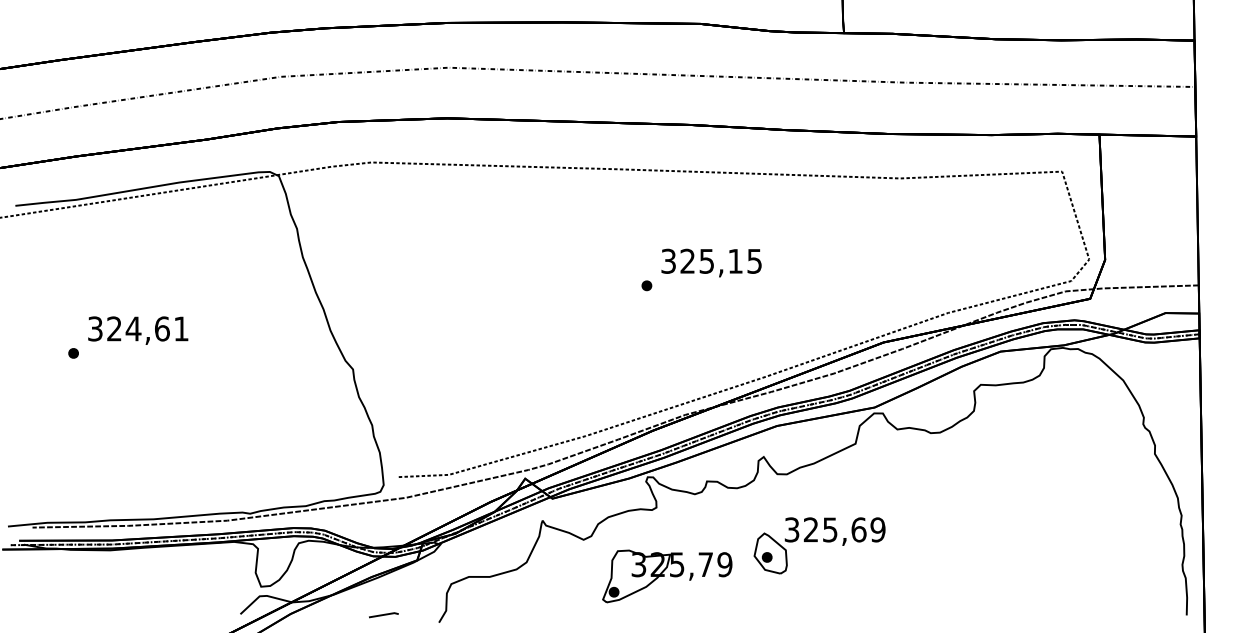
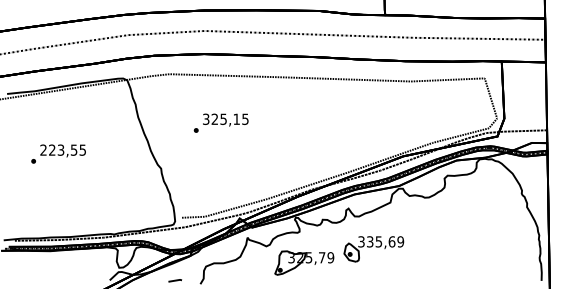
text: (700, 268) -> (220, 122), moved
text: (136, 327) -> (62, 149), 324,61 -> 223,55
text: (811, 531) -> (370, 242), 325,69 -> 335,69

